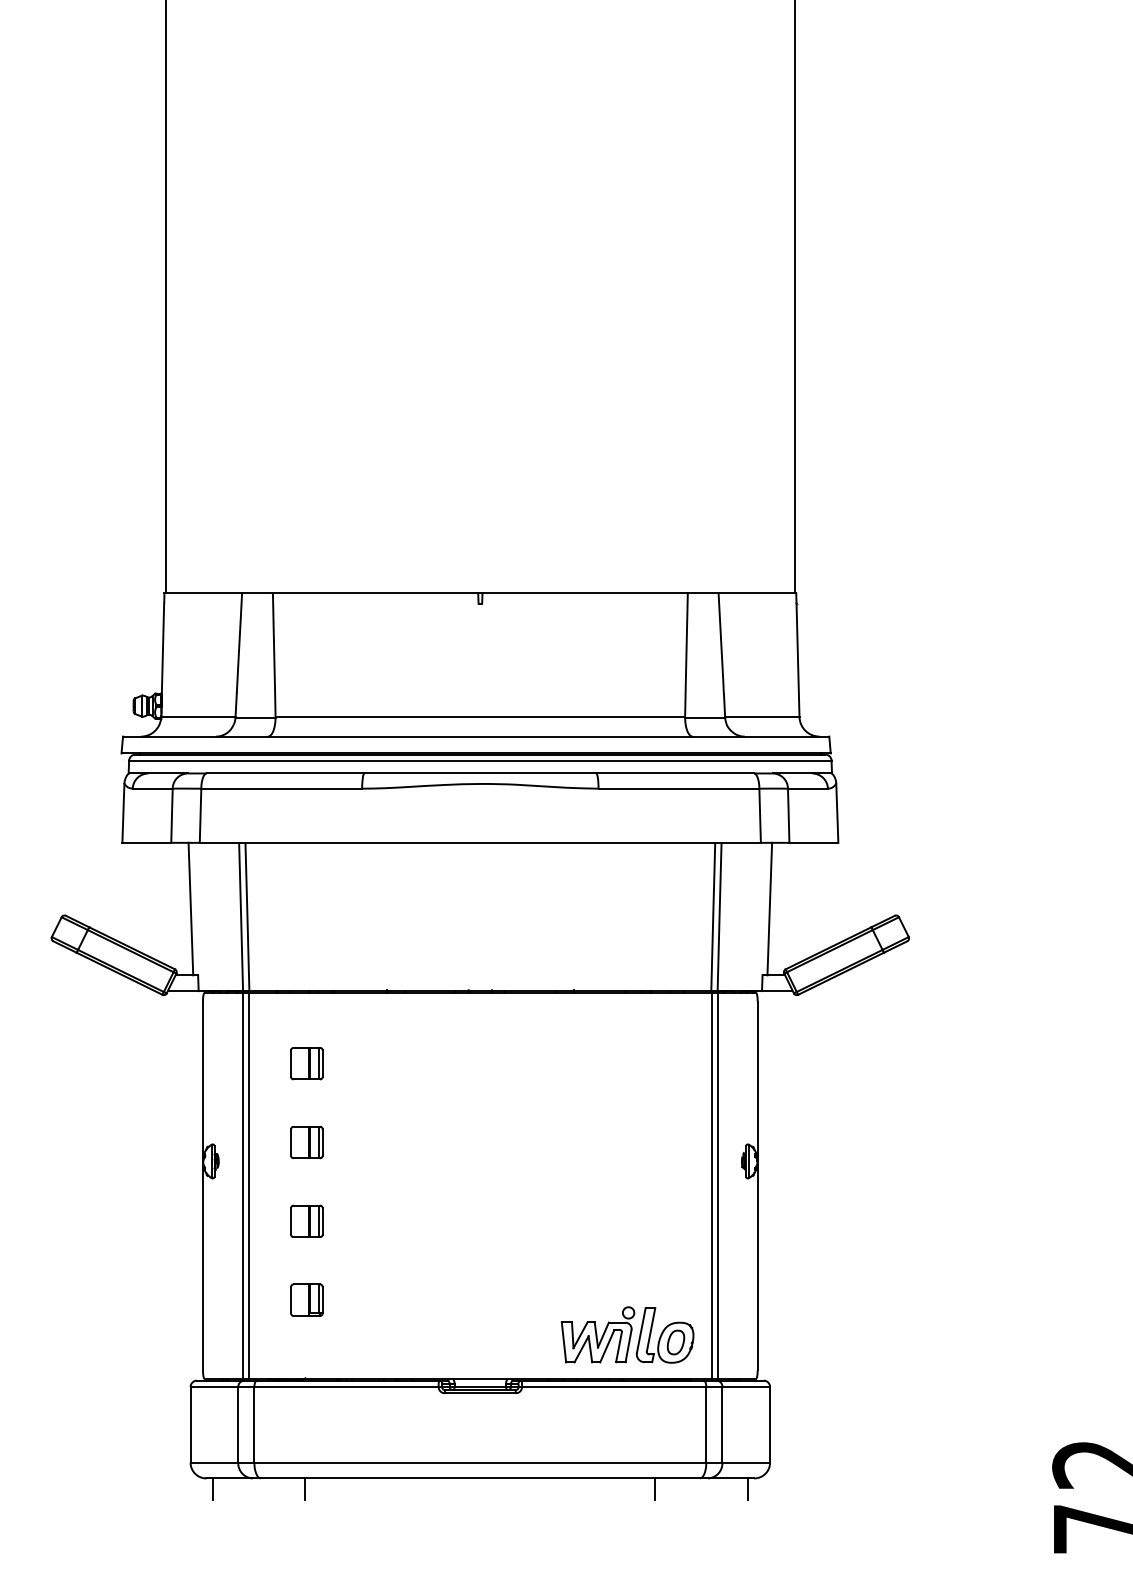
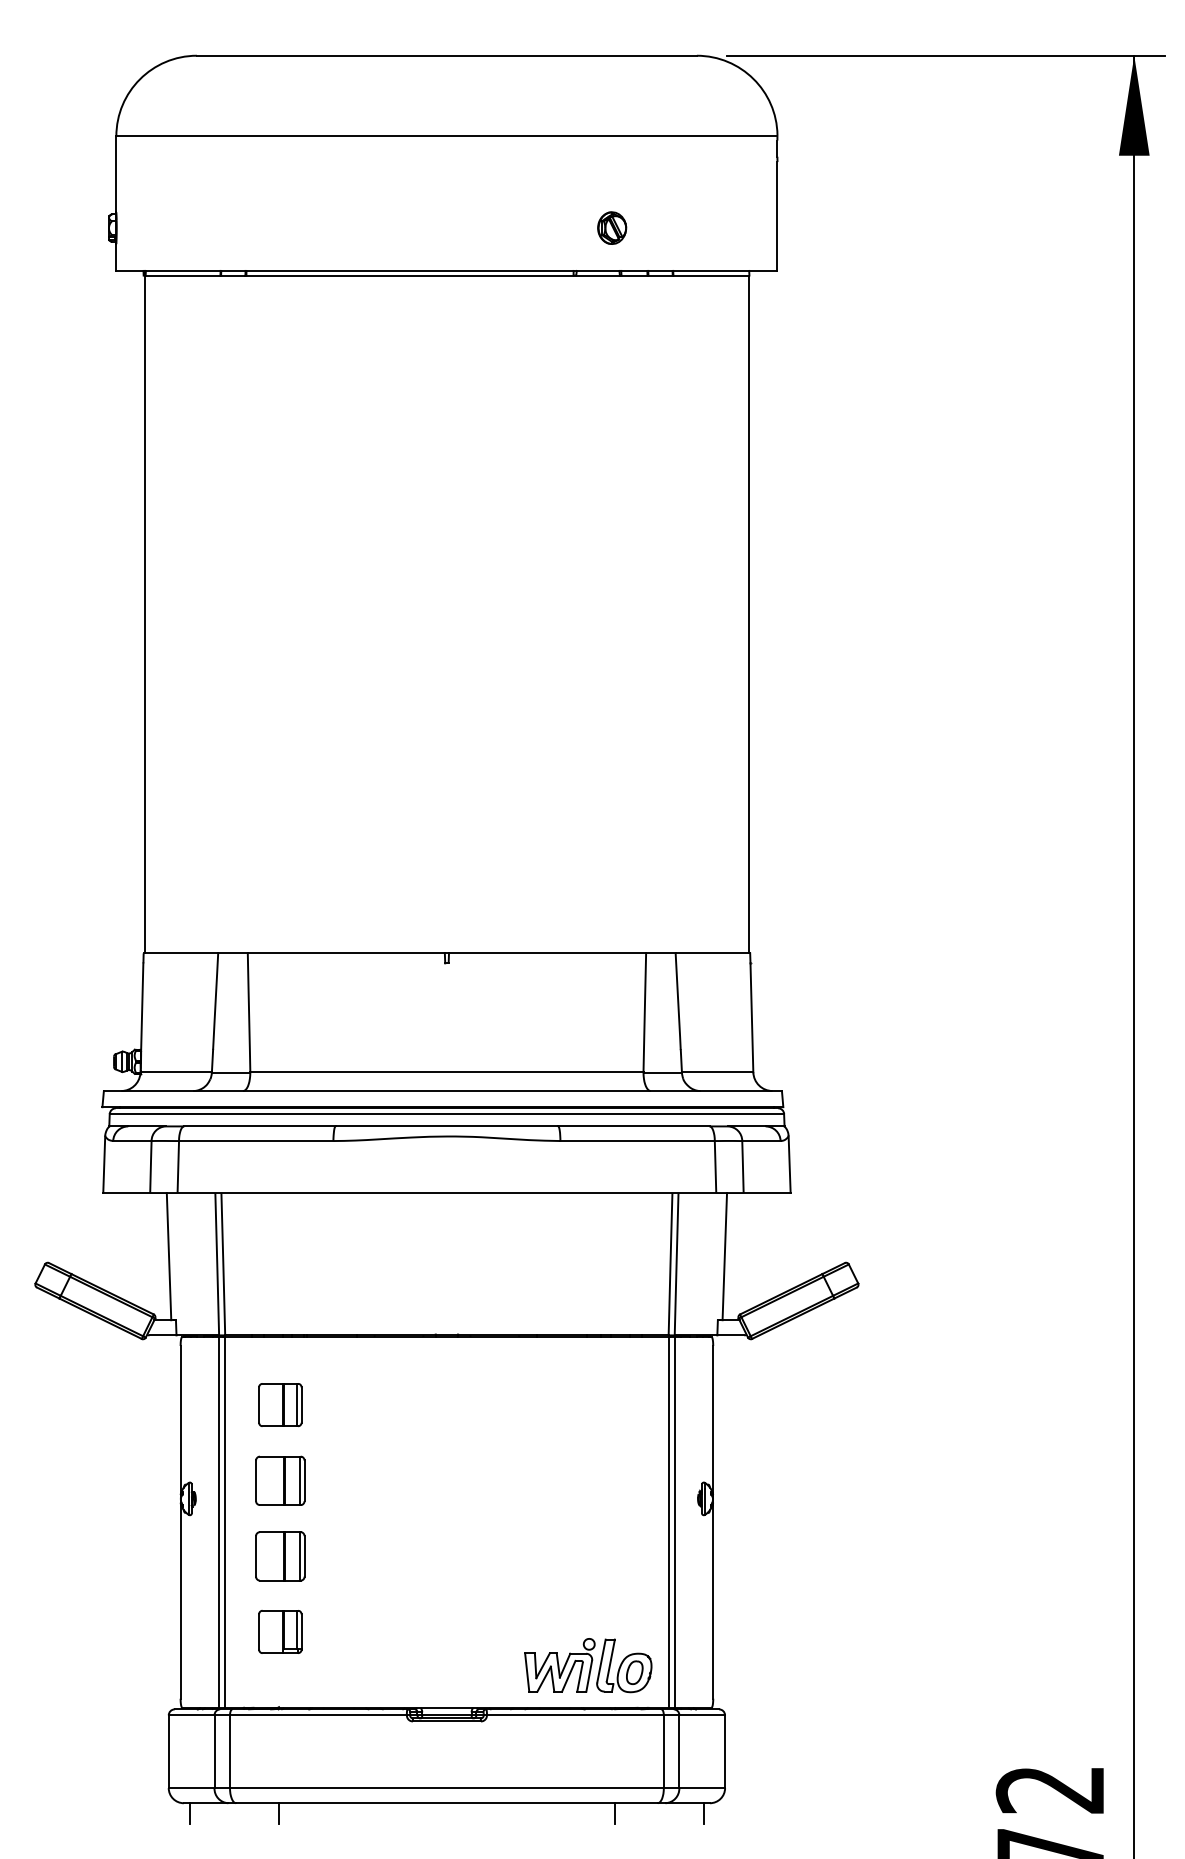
part: (306, 1063) -> (280, 1404), size x1.4
part: (306, 1142) -> (280, 1480), size x1.6
part: (306, 1221) -> (280, 1556), size x1.6
part: (306, 1300) -> (280, 1632), size x1.4

